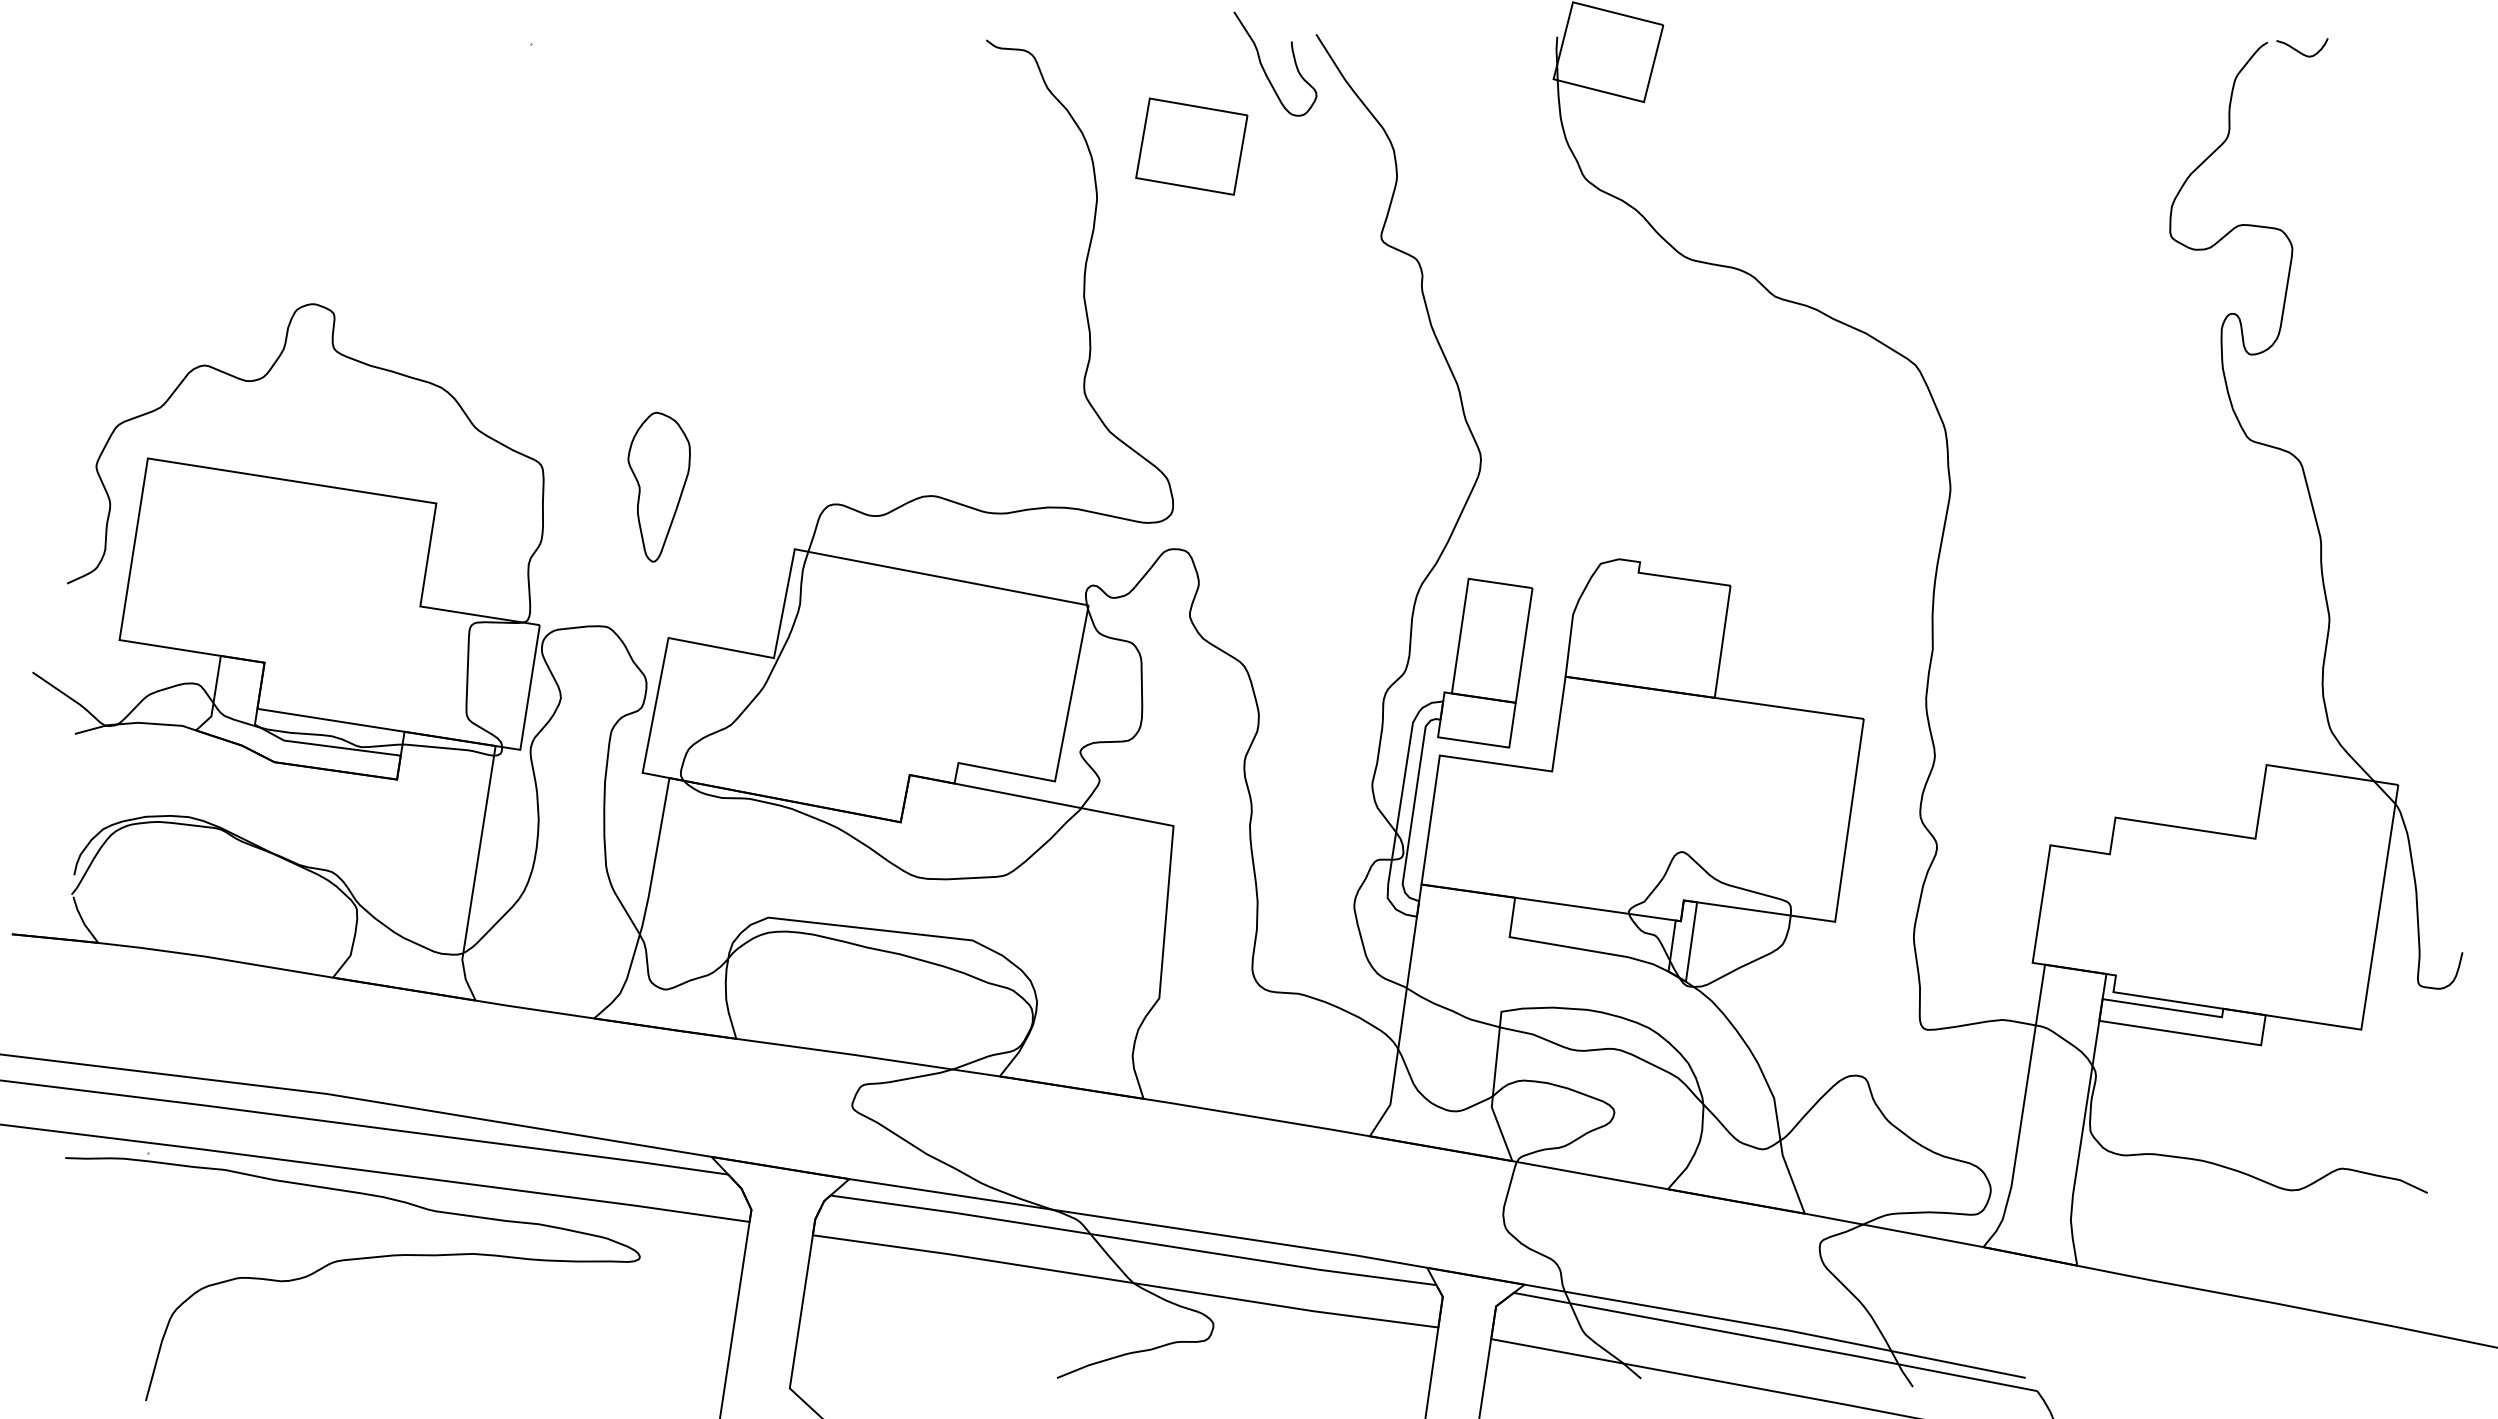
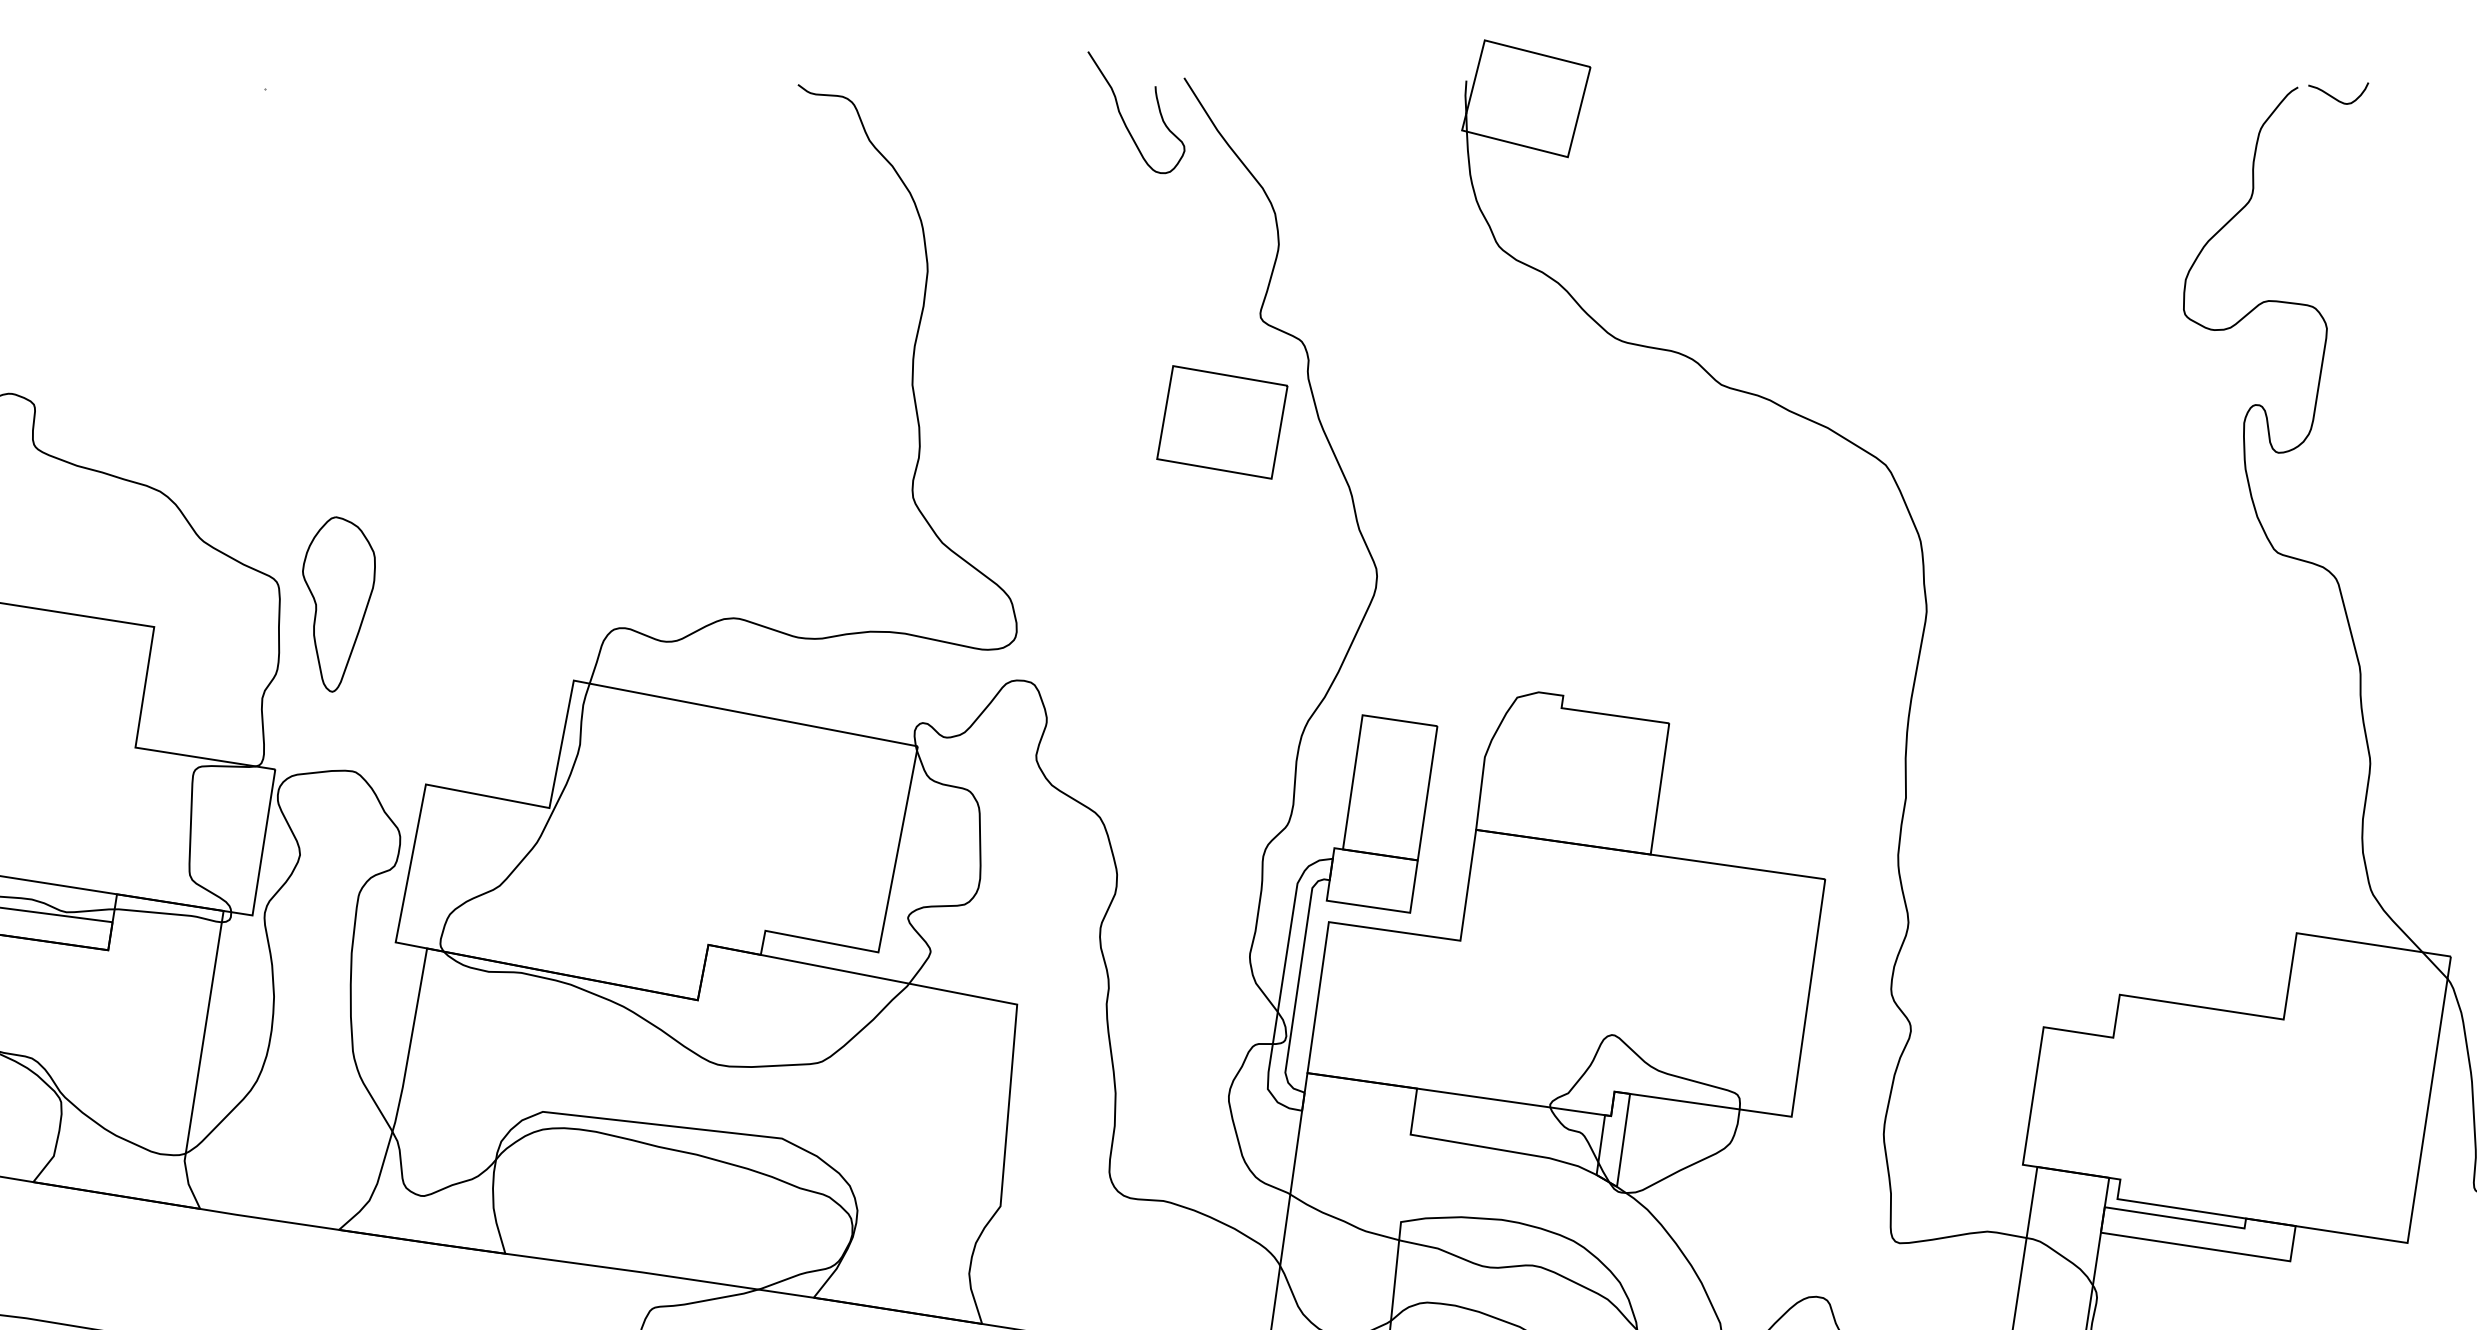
part: (1191, 146) -> (1221, 422), moved
part: (658, 486) -> (338, 603), moved

